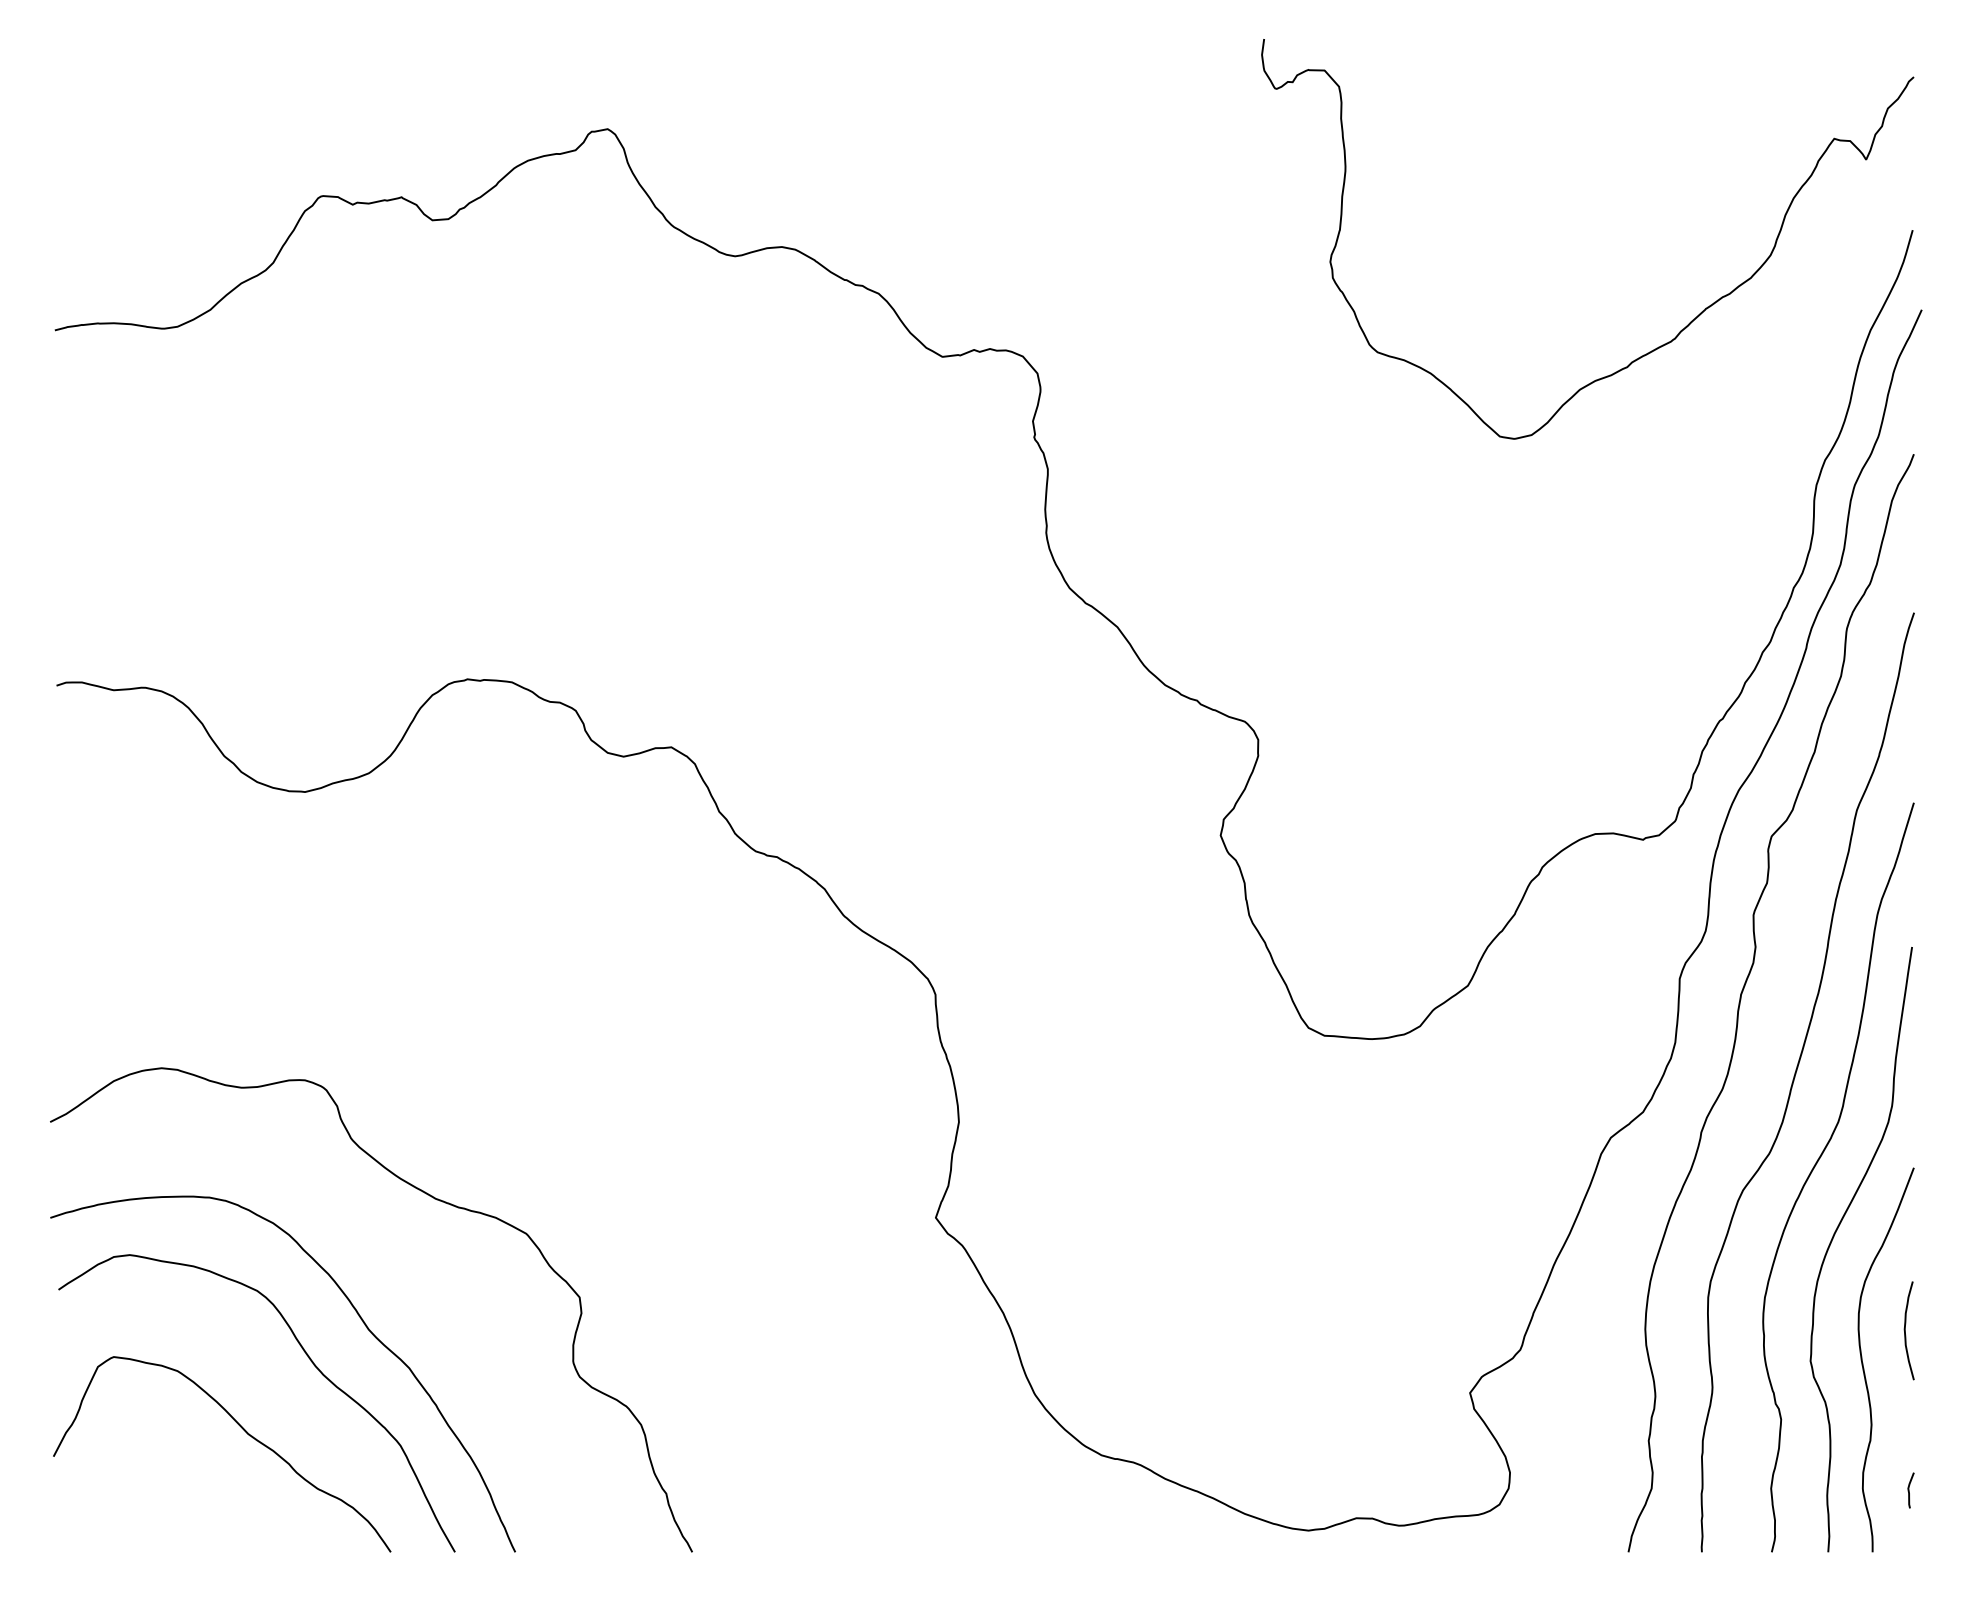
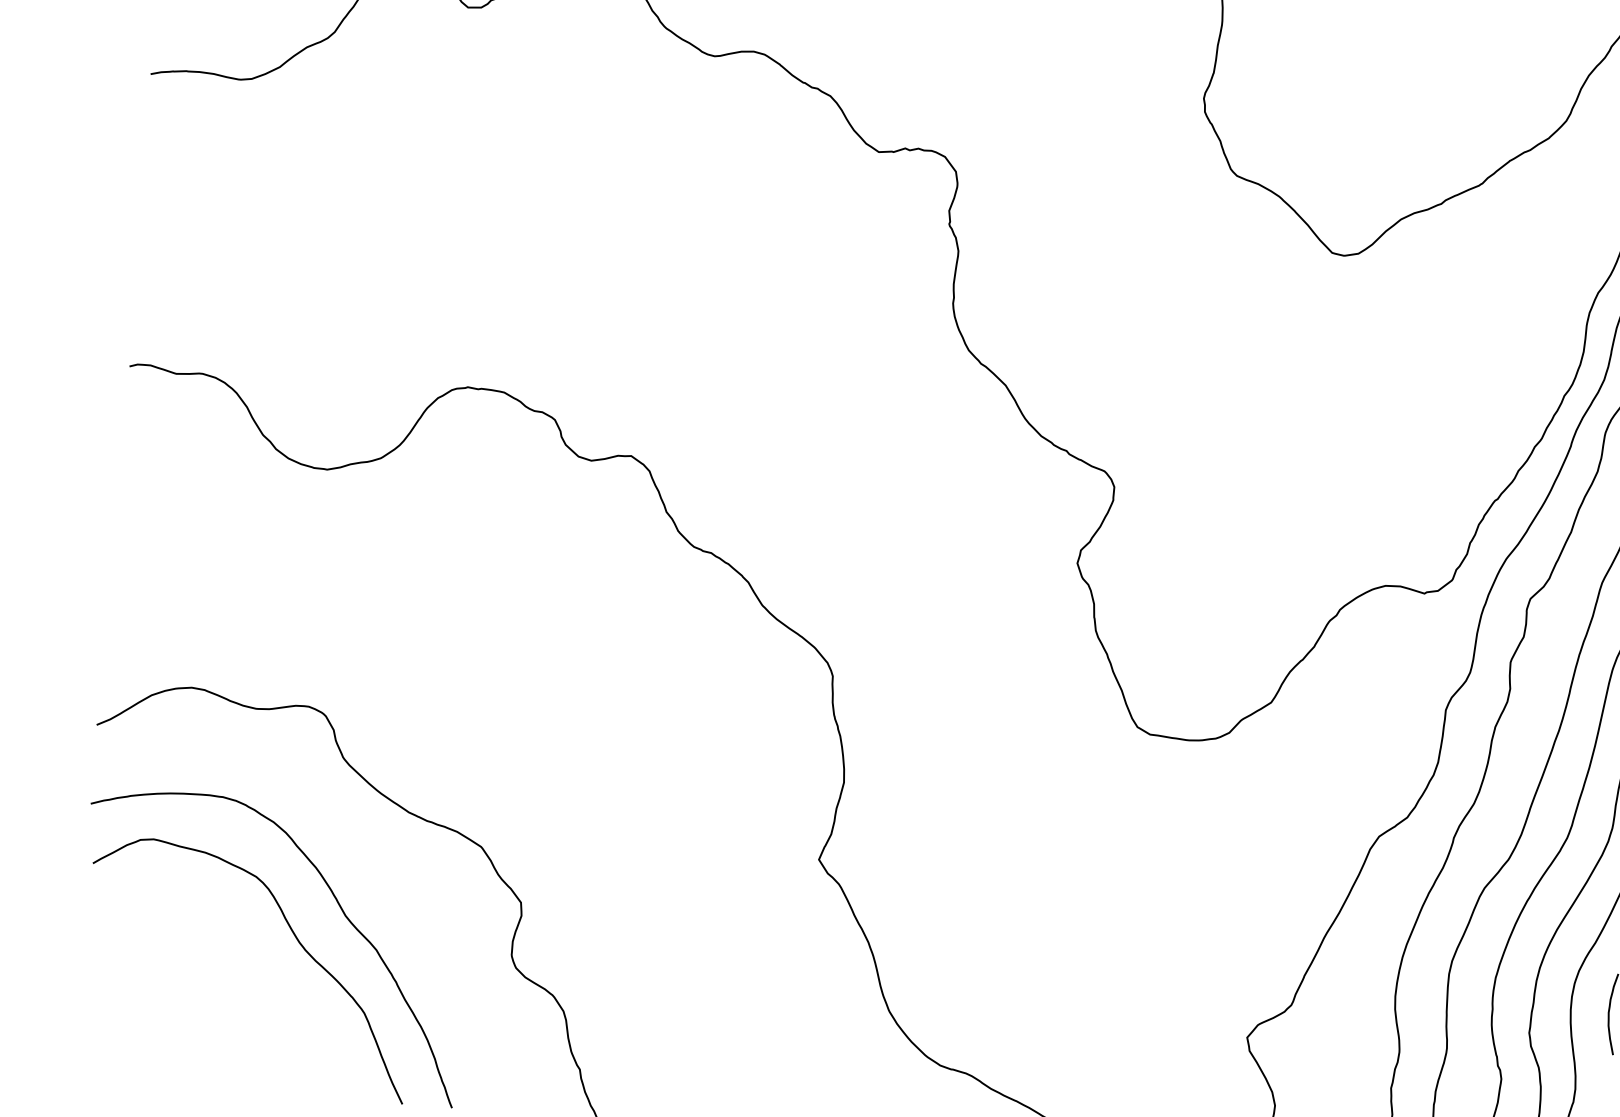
curve: (244, 1431) -> (236, 991), removed

